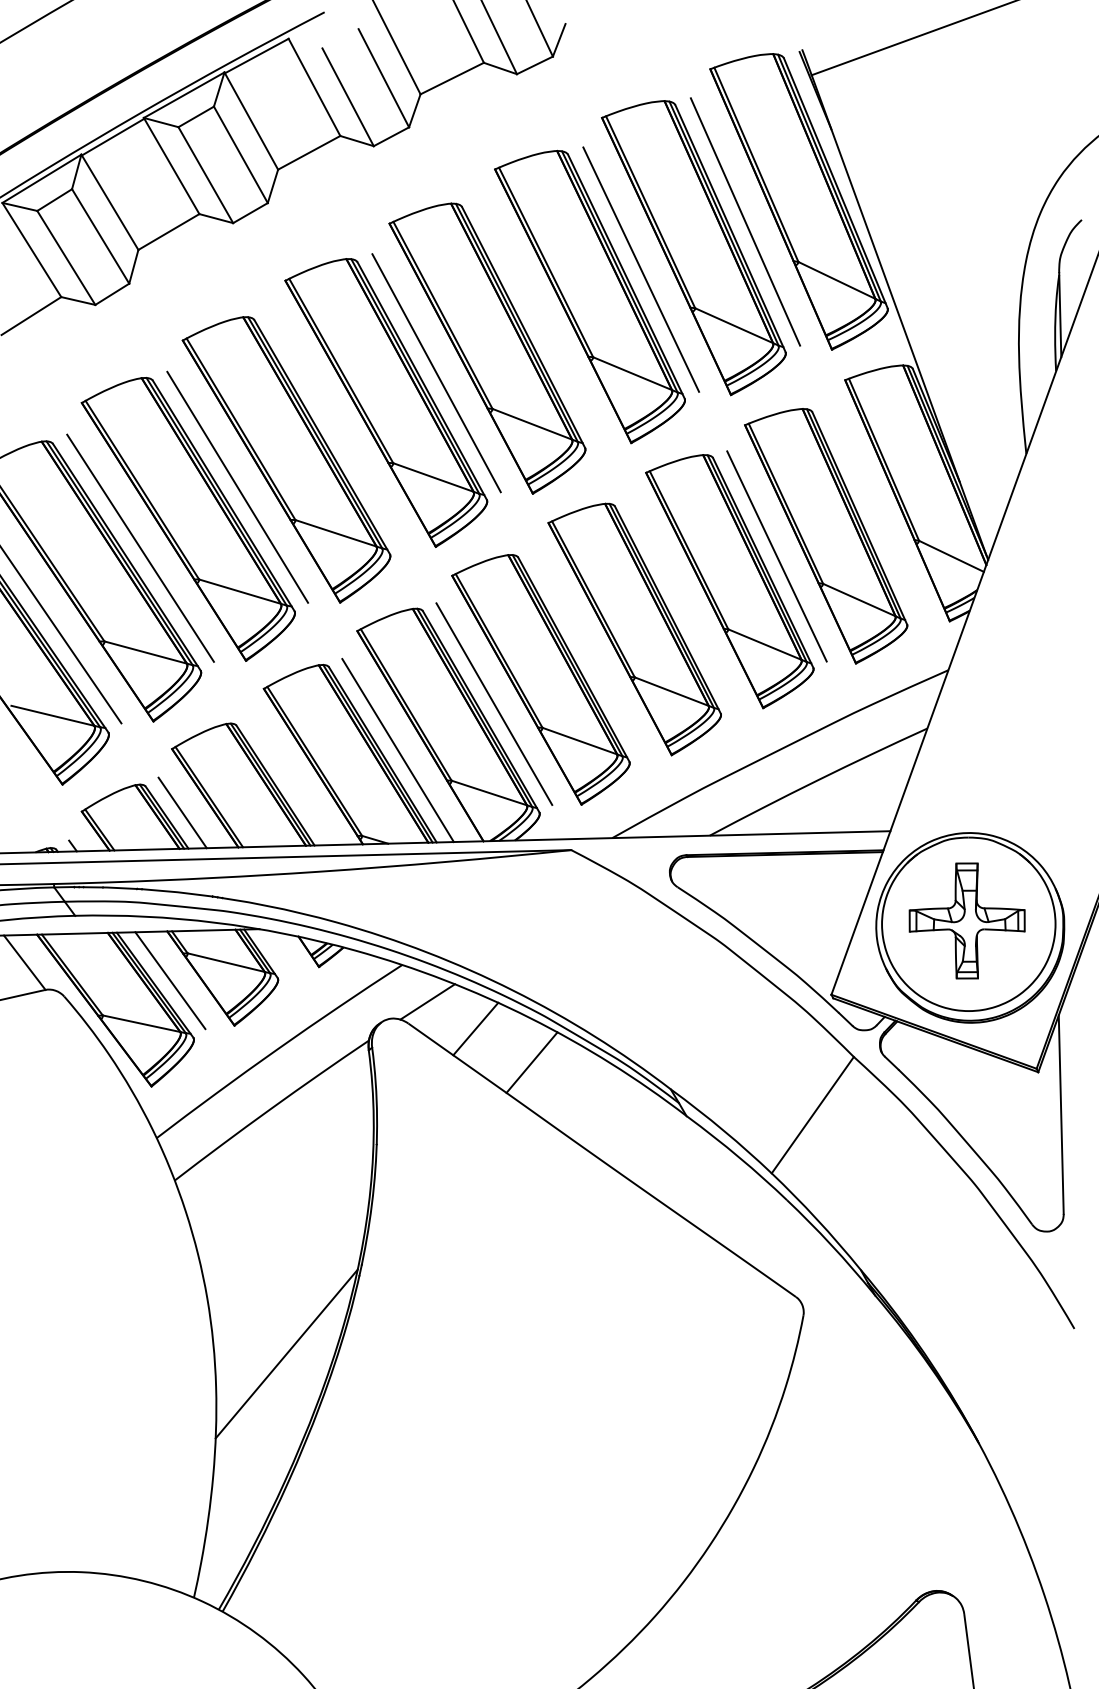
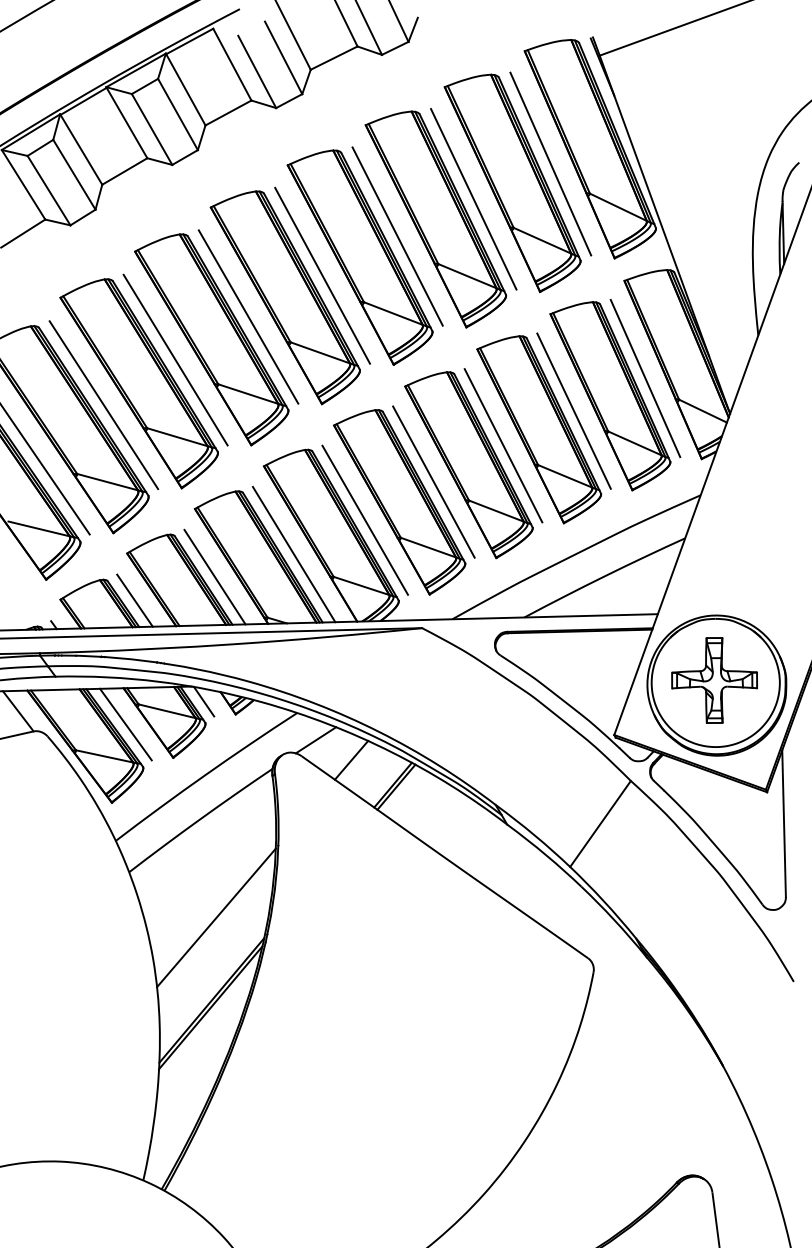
line: (538, 319) -> (397, 236), added
line: (336, 428) -> (248, 316), added
line: (873, 511) -> (645, 377), added
line: (681, 602) -> (503, 445), added
line: (587, 652) -> (434, 482), added
line: (290, 781) -> (214, 577), added
line: (275, 949) -> (203, 701), added
line: (536, 1065) -> (396, 787), added
line: (292, 1241) -> (216, 917), added
line: (285, 1363) -> (210, 1007), added

